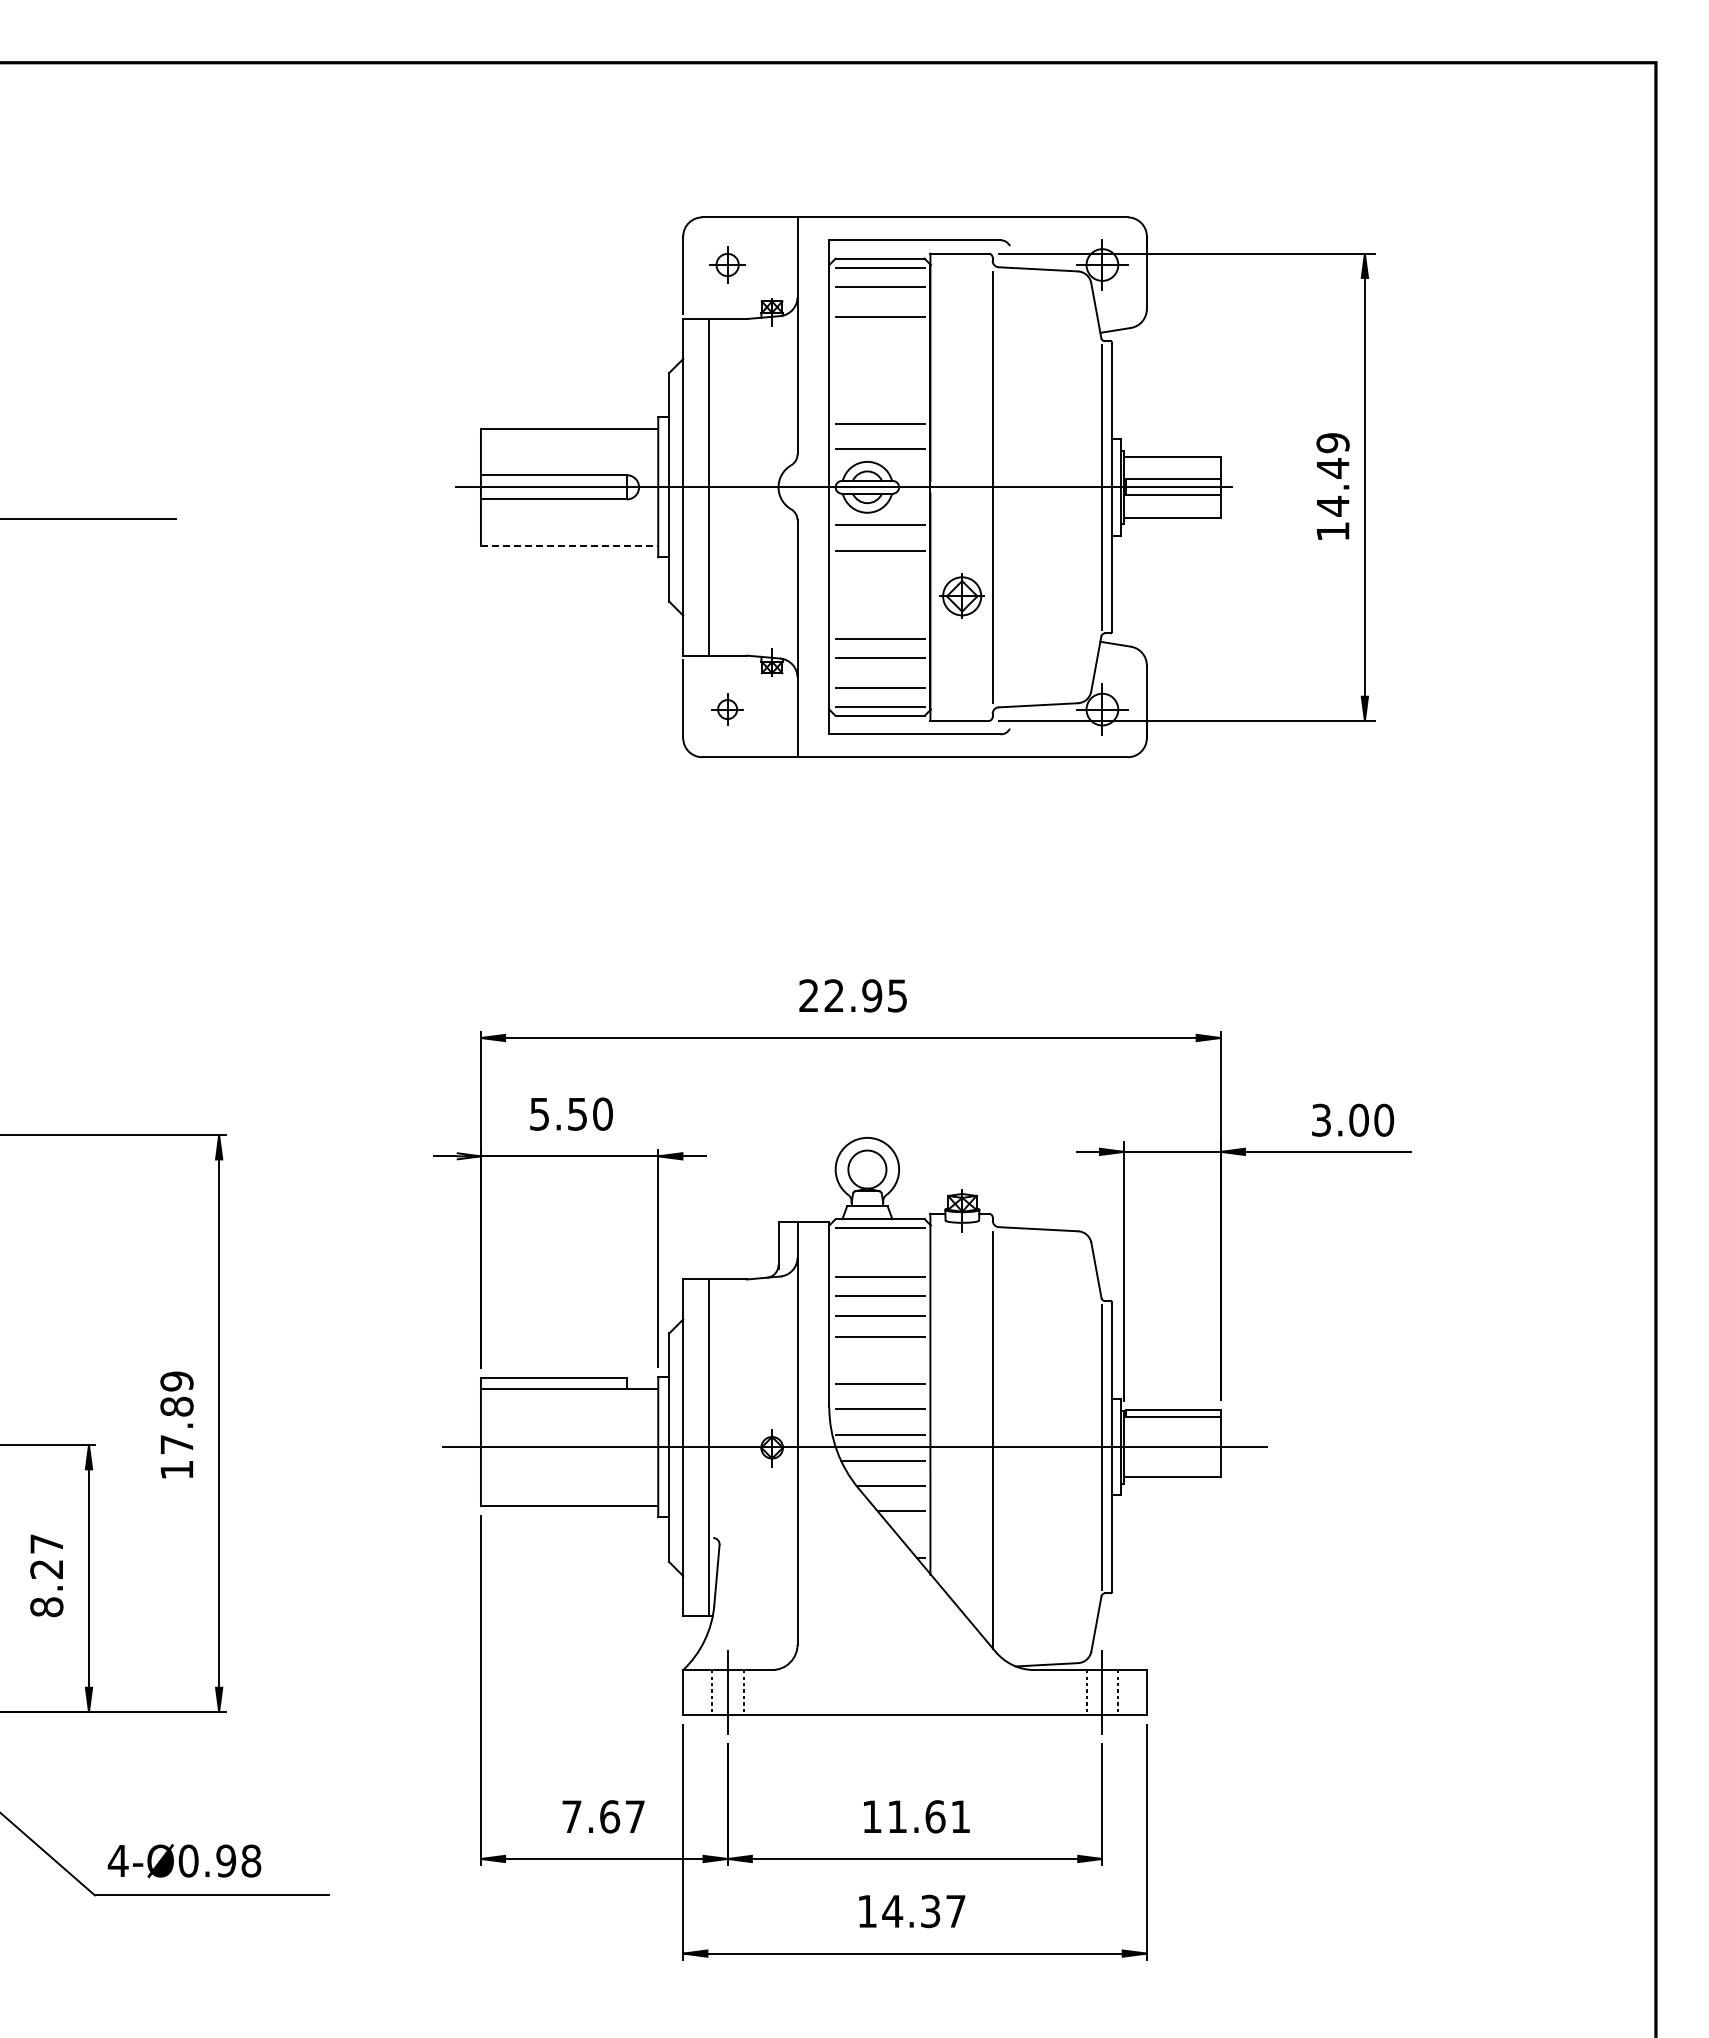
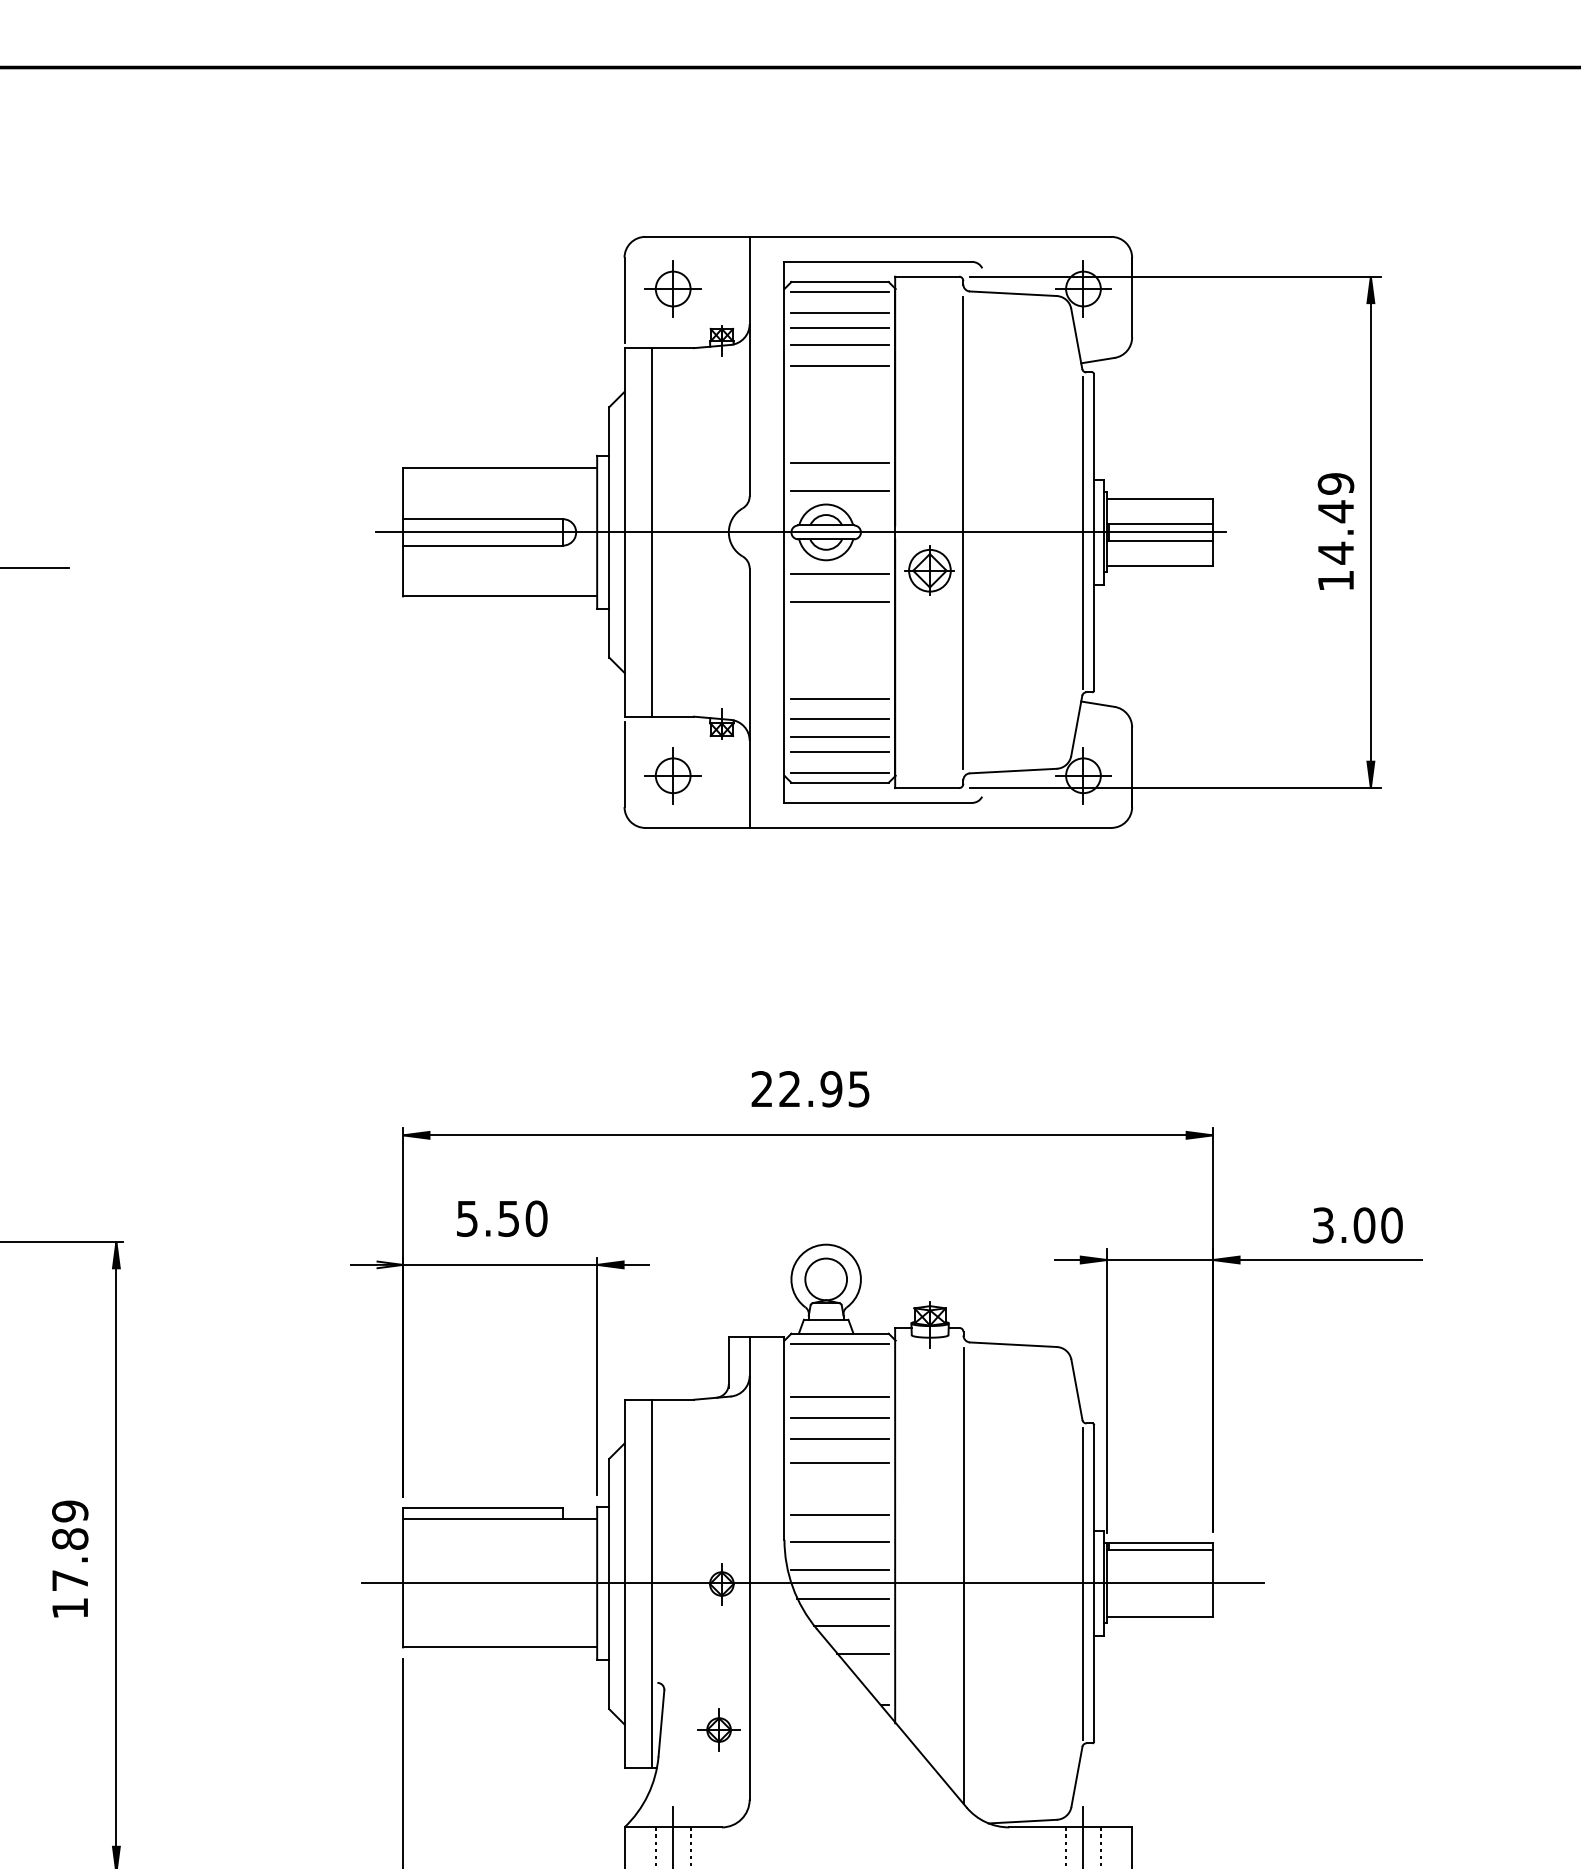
part: (727, 264) -> (672, 288), size x1.43
line: (879, 300) -> (839, 327), added
line: (879, 335) -> (839, 366), added
line: (569, 545) -> (499, 596), dashed -> solid
part: (961, 595) -> (929, 569), moved
line: (879, 673) -> (839, 736), added
part: (727, 709) -> (672, 775), size x1.67
part: (769, 1580) -> (718, 1729), added

